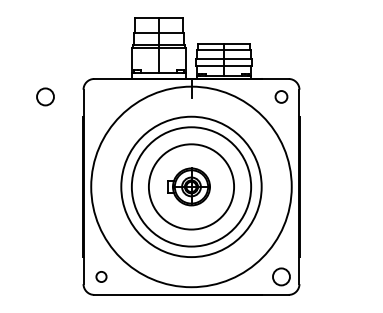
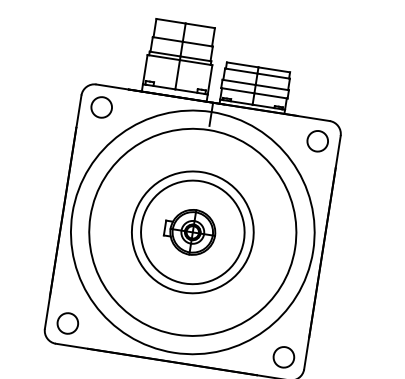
circle: (45, 96) -> (101, 106), moved
circle: (281, 96) -> (317, 140), size x1.43
circle: (191, 186) -> (192, 231), size x0.71
circle: (191, 186) -> (192, 231), size x1.43
circle: (101, 276) -> (67, 322), size x1.67

